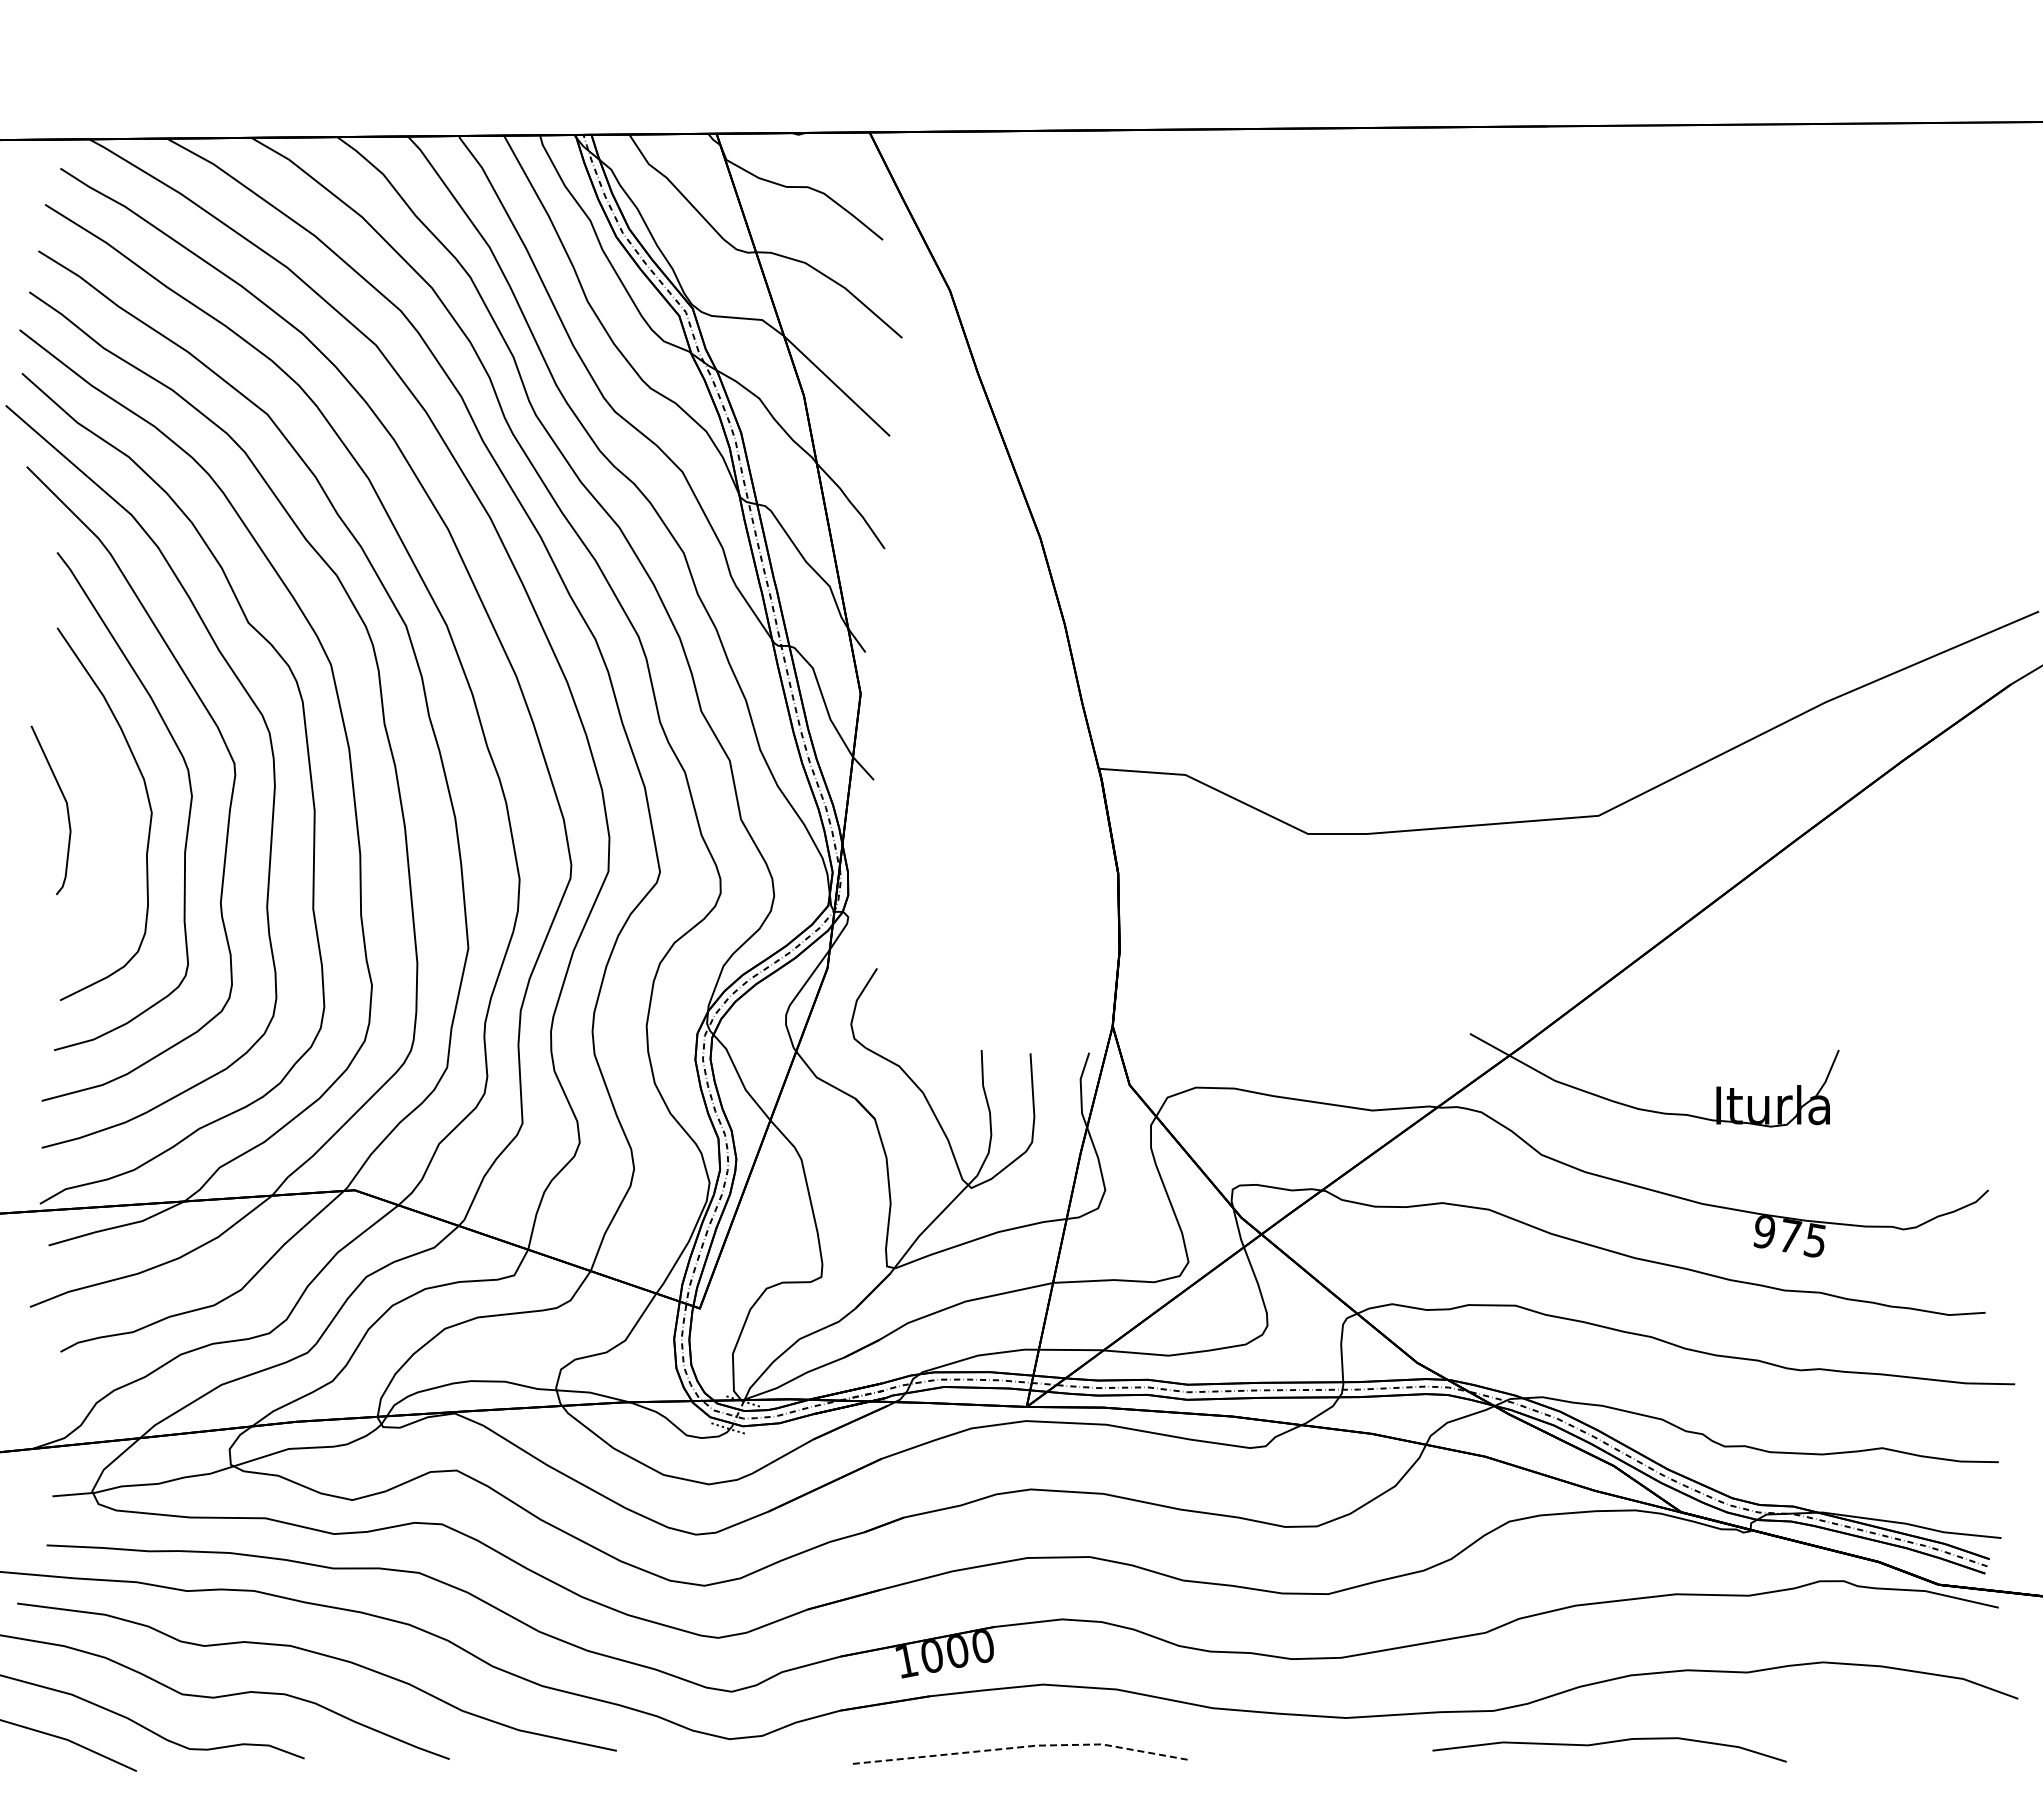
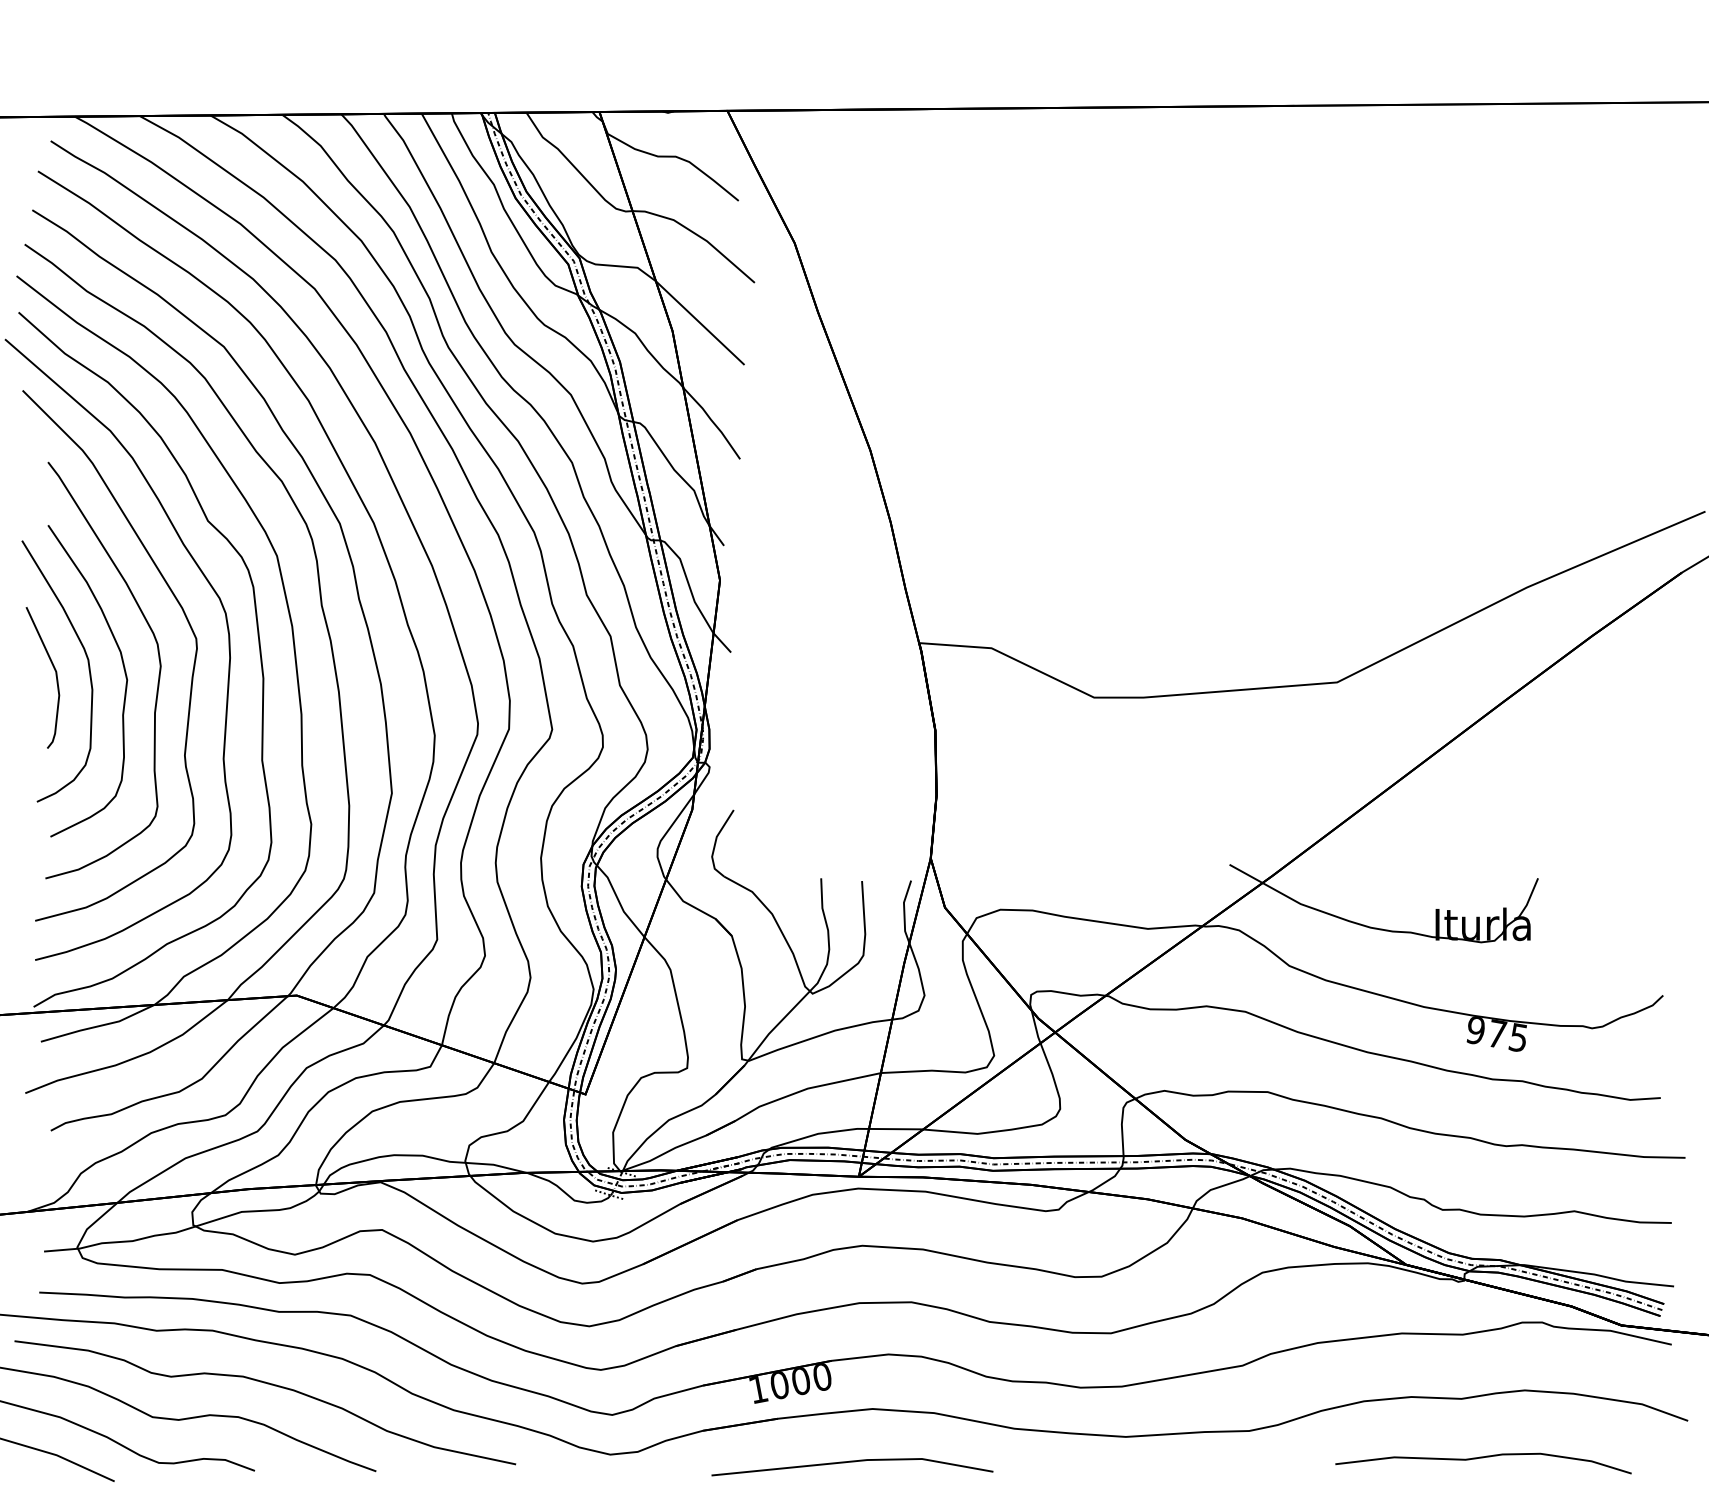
curve: (105, 798) -> (88, 667), added
curve: (1609, 1743) -> (1483, 1458), moved
line: (1019, 1747) -> (852, 1461), dashed -> solid

